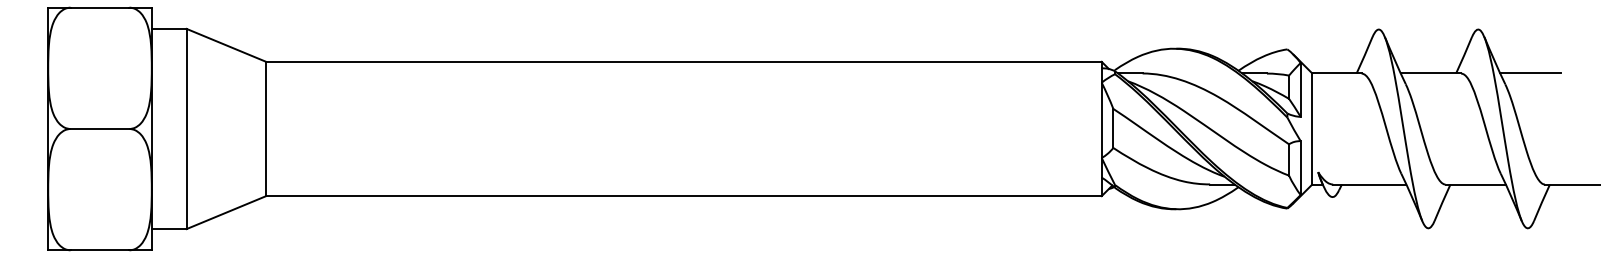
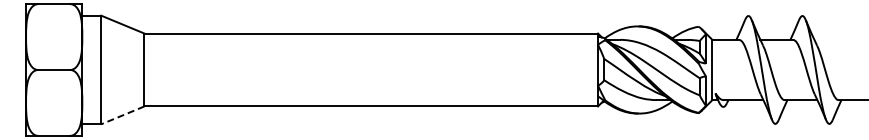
line: (1529, 72) -> (830, 39), removed
line: (225, 212) -> (122, 115), solid -> dashed

